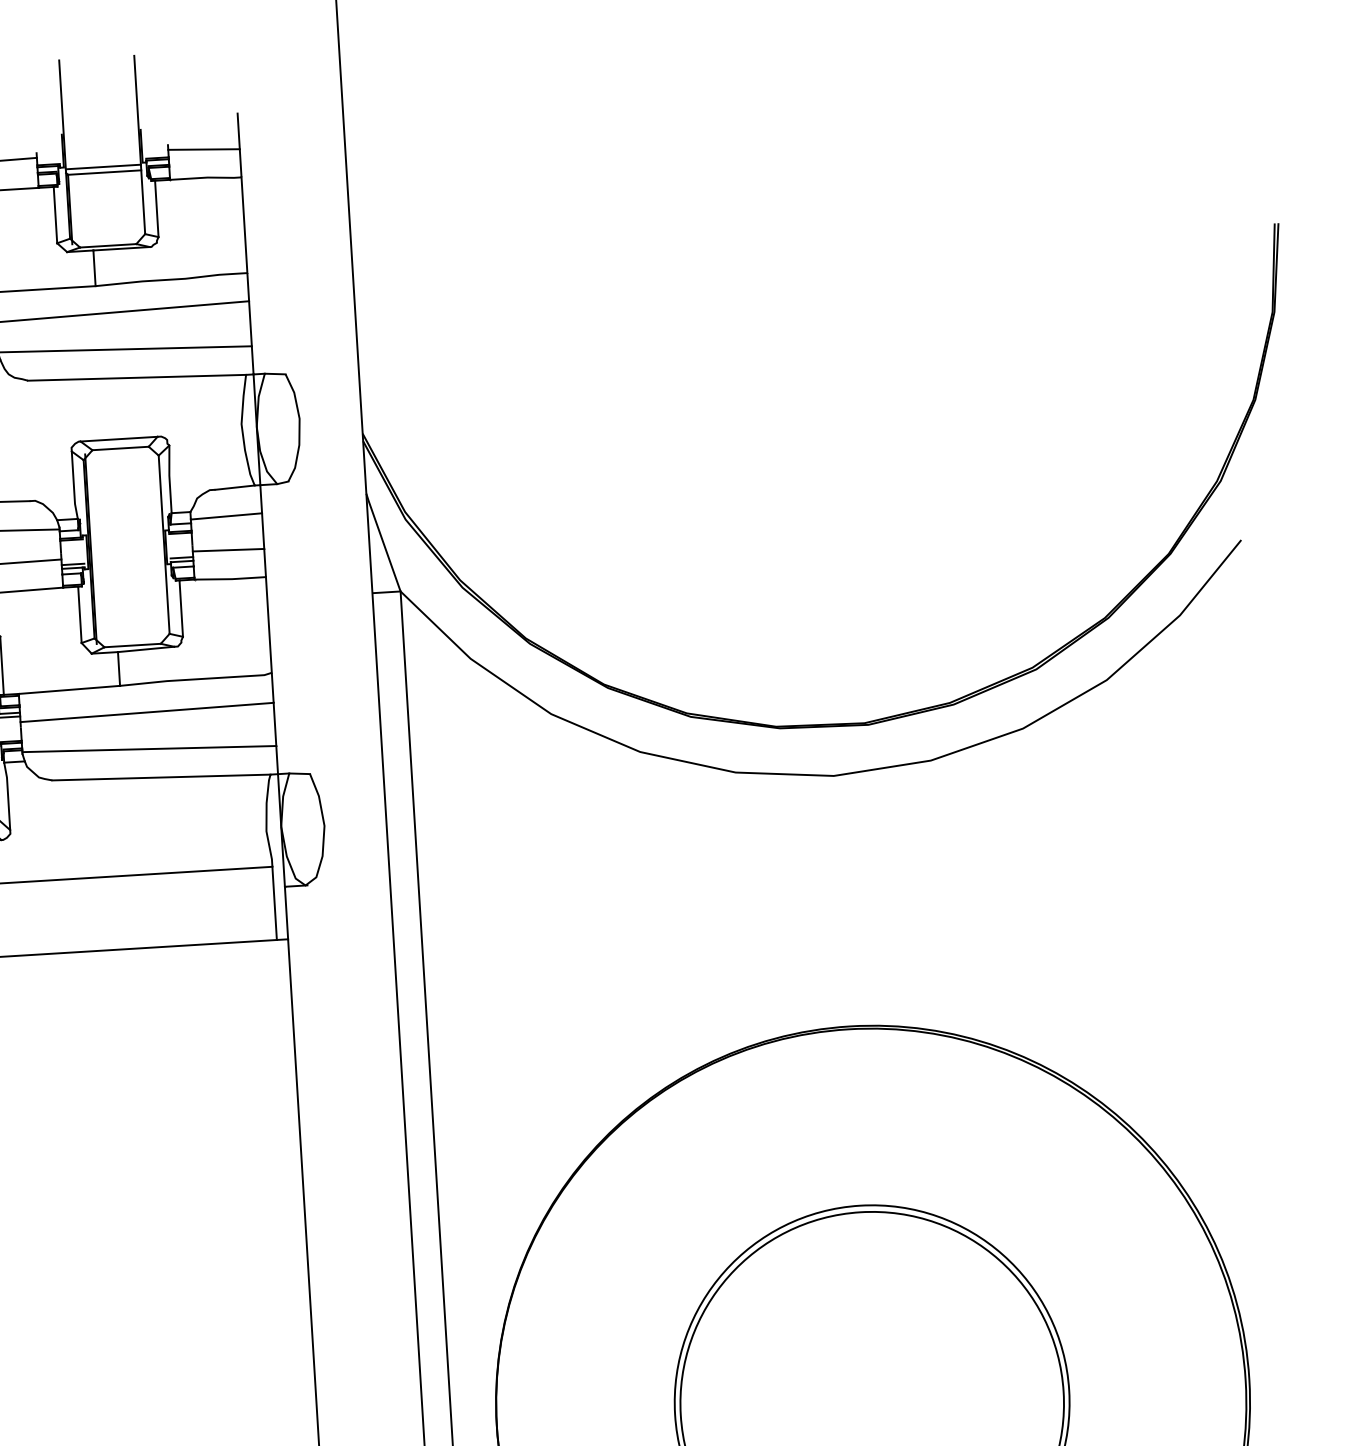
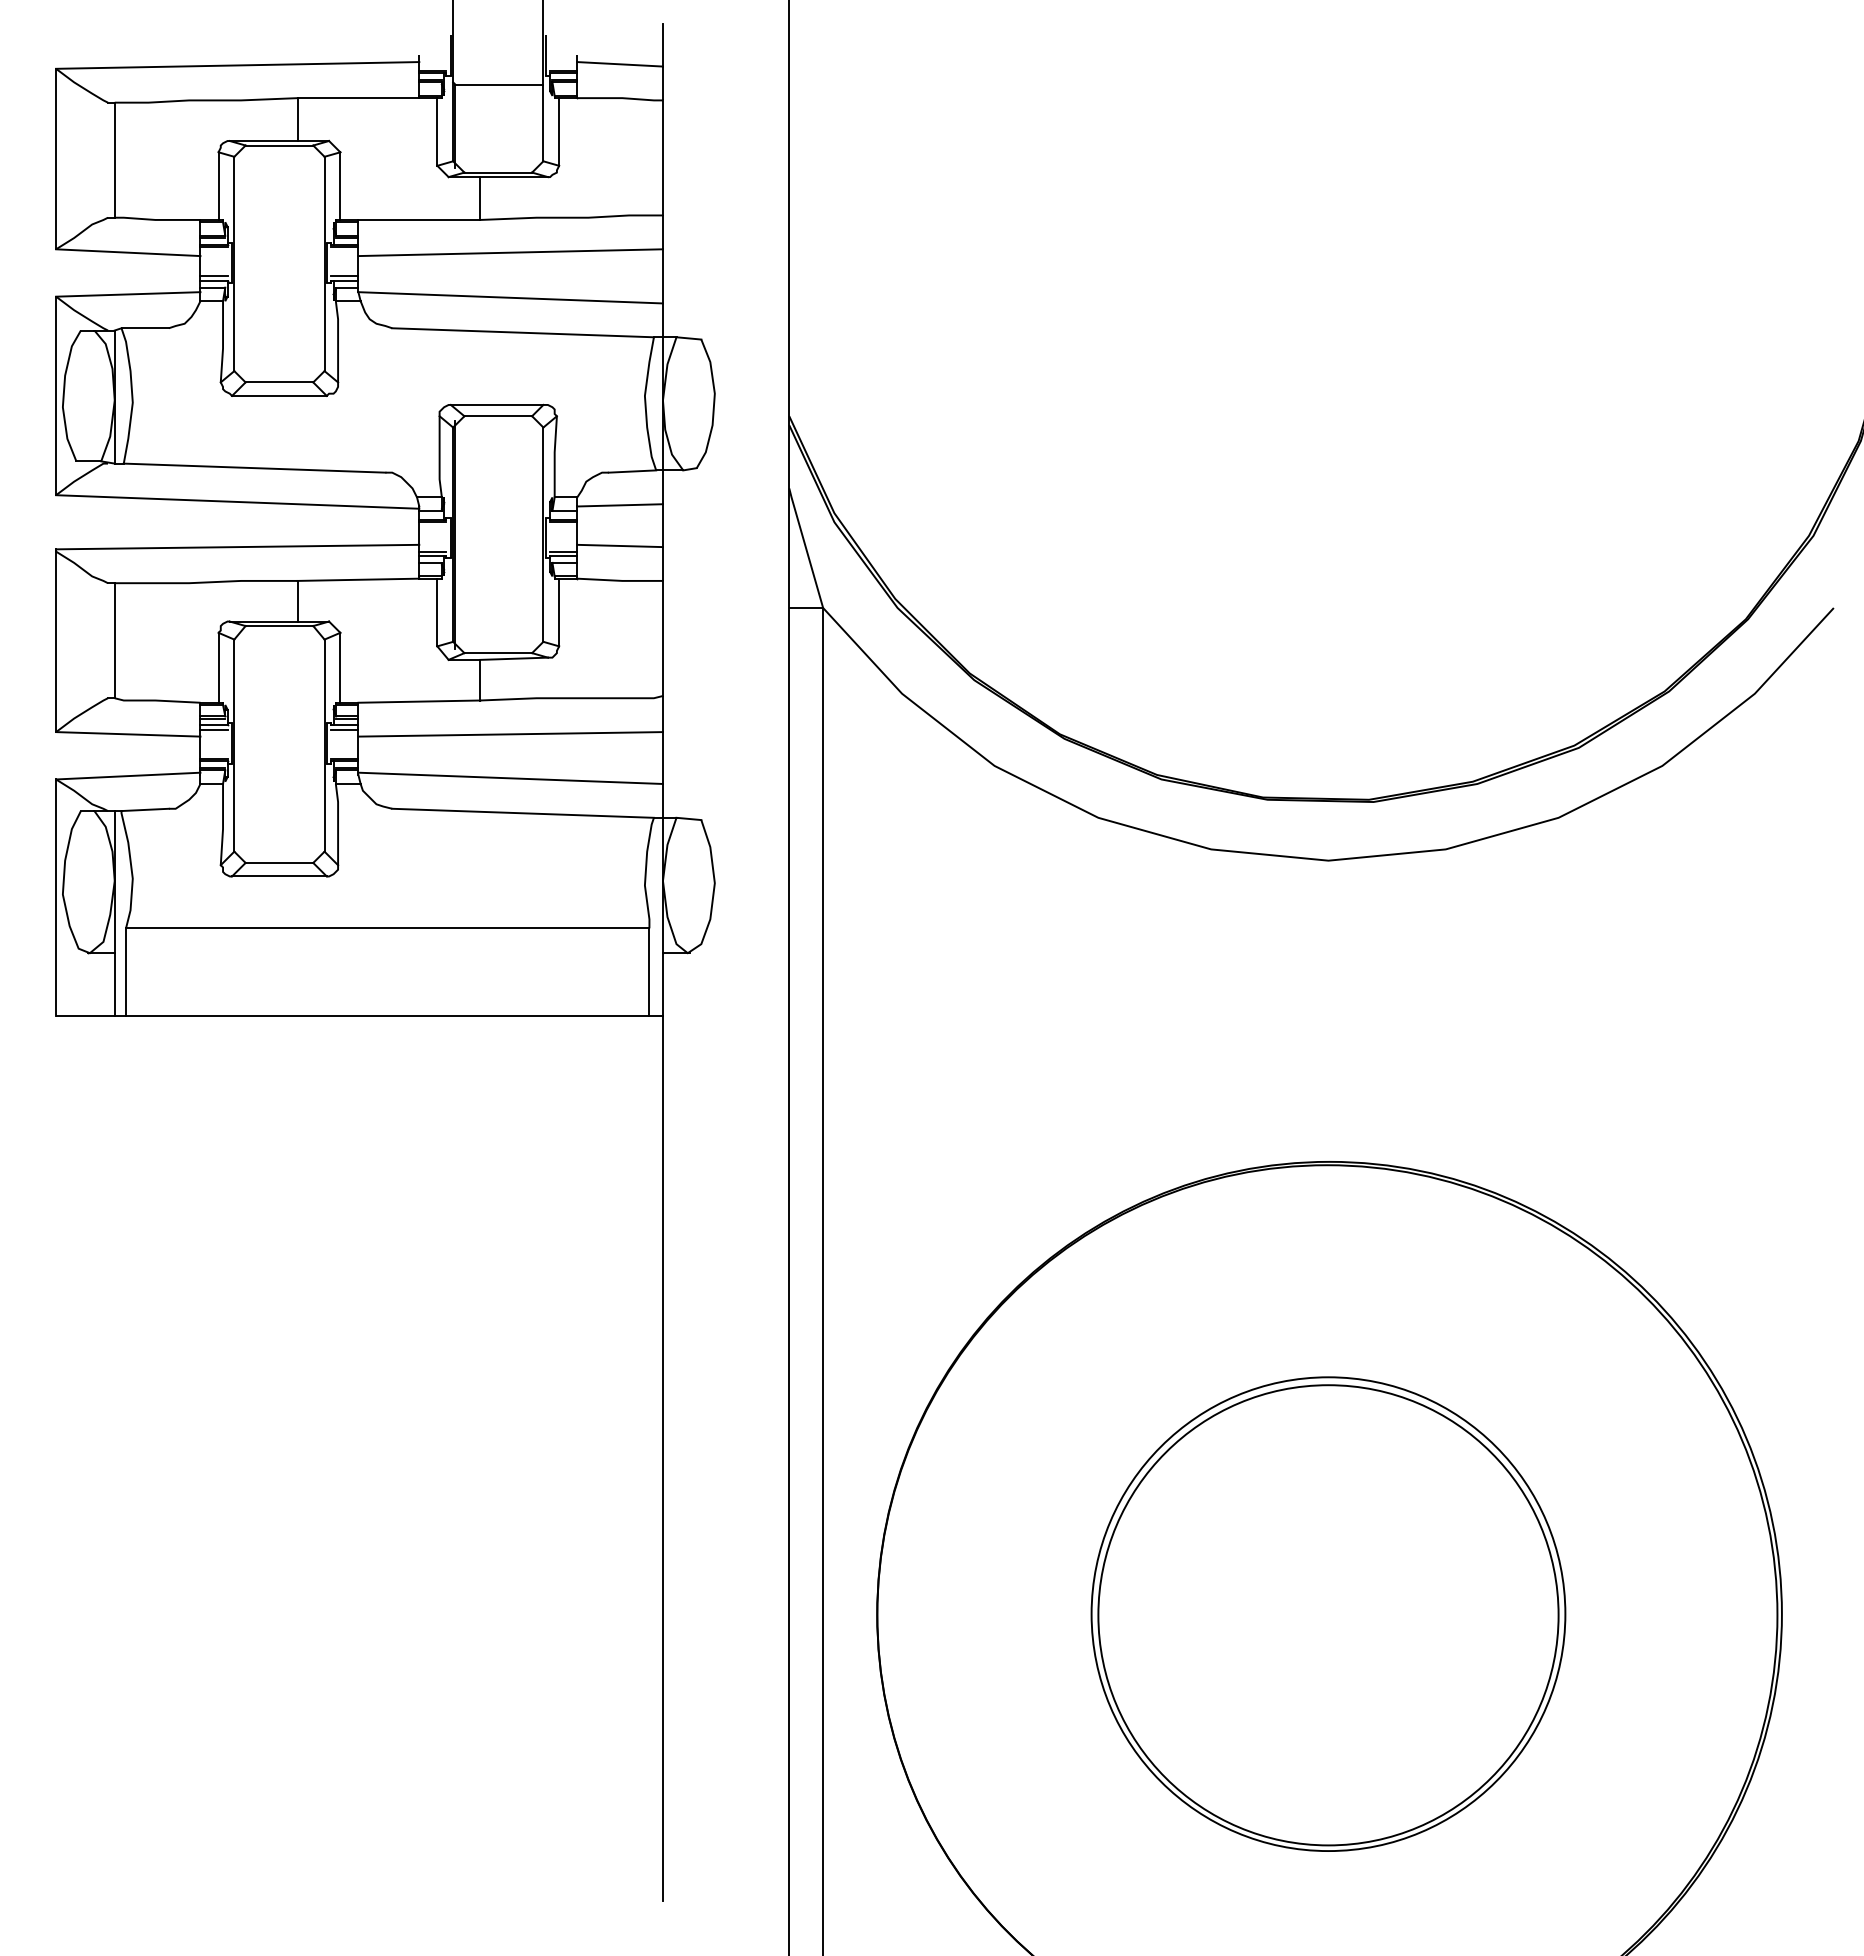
line: (103, 166) -> (498, 77), removed

